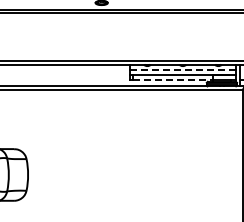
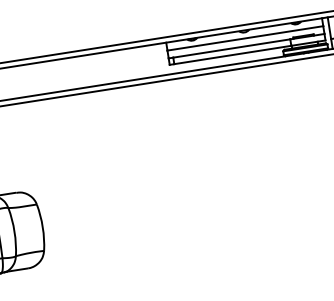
line: (182, 70) -> (244, 38), dashed -> solid
line: (172, 79) -> (232, 54), dashed -> solid

